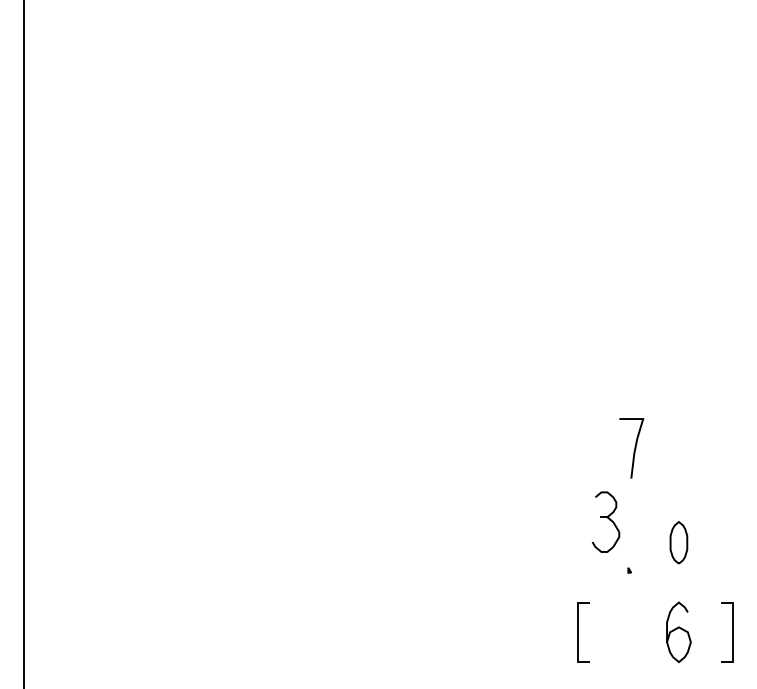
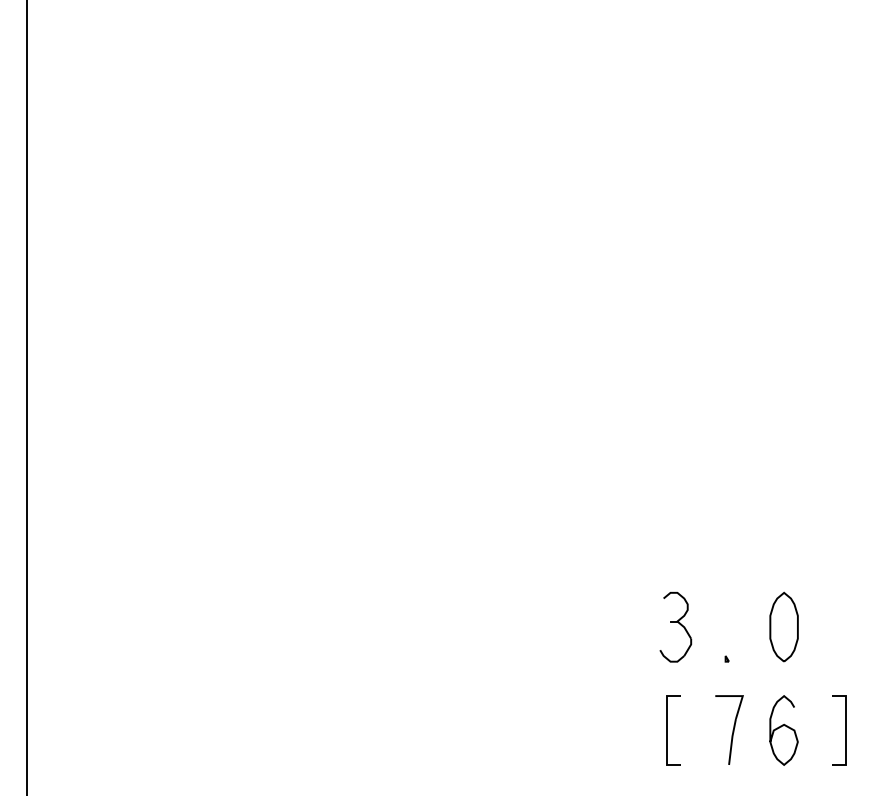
part: (631, 447) -> (729, 729), moved
part: (605, 521) -> (675, 626), moved
part: (678, 542) -> (783, 626), size x1.43

